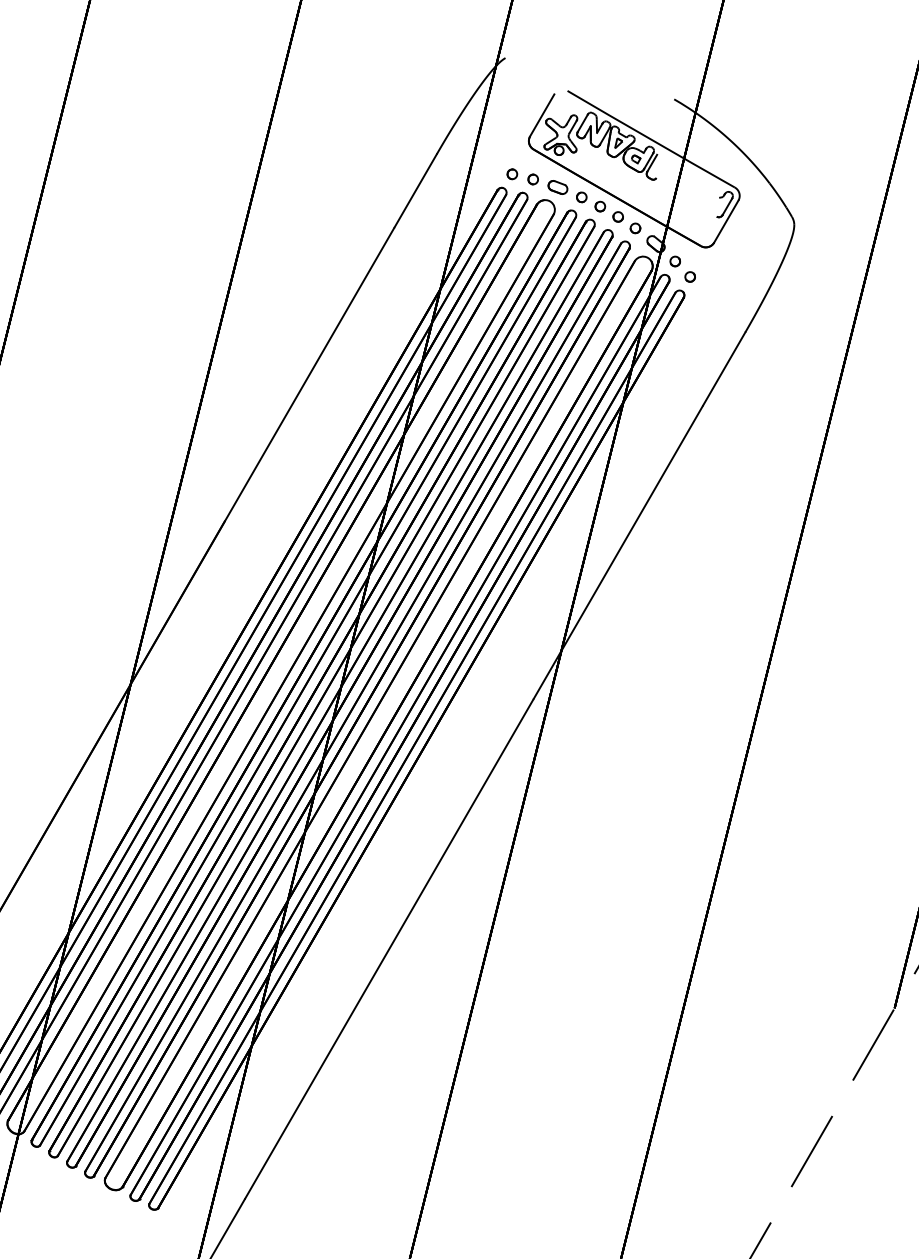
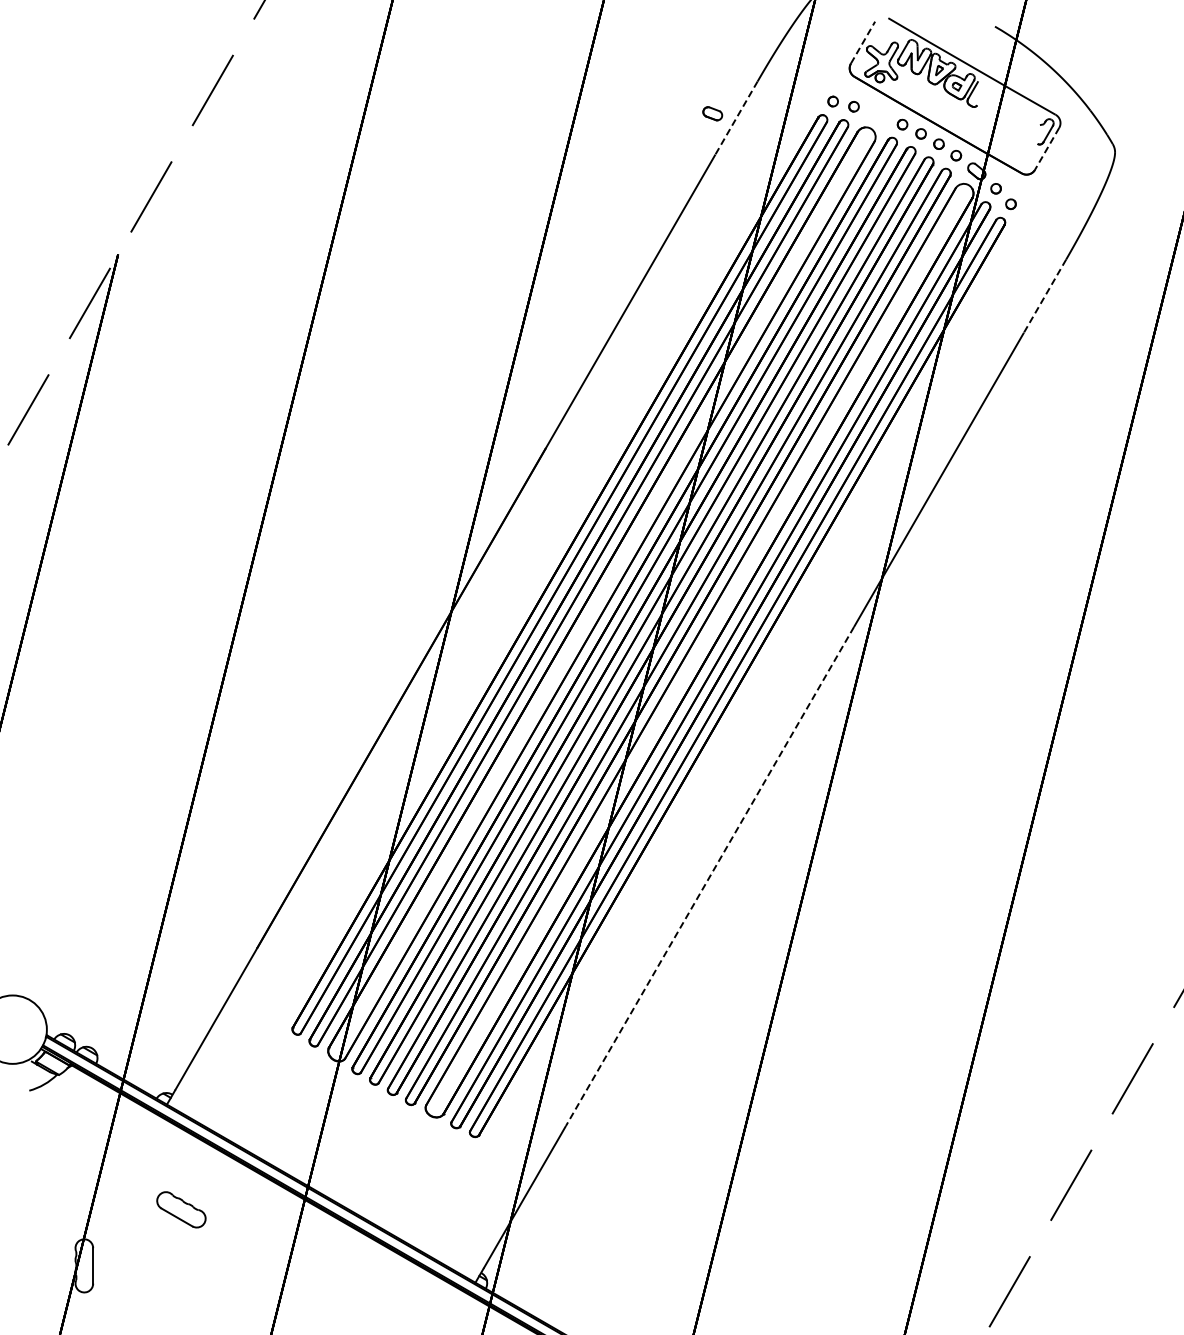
line: (542, 115) -> (863, 42), solid -> dashed
part: (557, 187) -> (712, 113), moved
line: (415, 191) -> (736, 118), solid -> dashed
line: (725, 222) -> (1046, 149), solid -> dashed
line: (723, 369) -> (1044, 296), solid -> dashed
line: (388, 949) -> (709, 876), solid -> dashed

